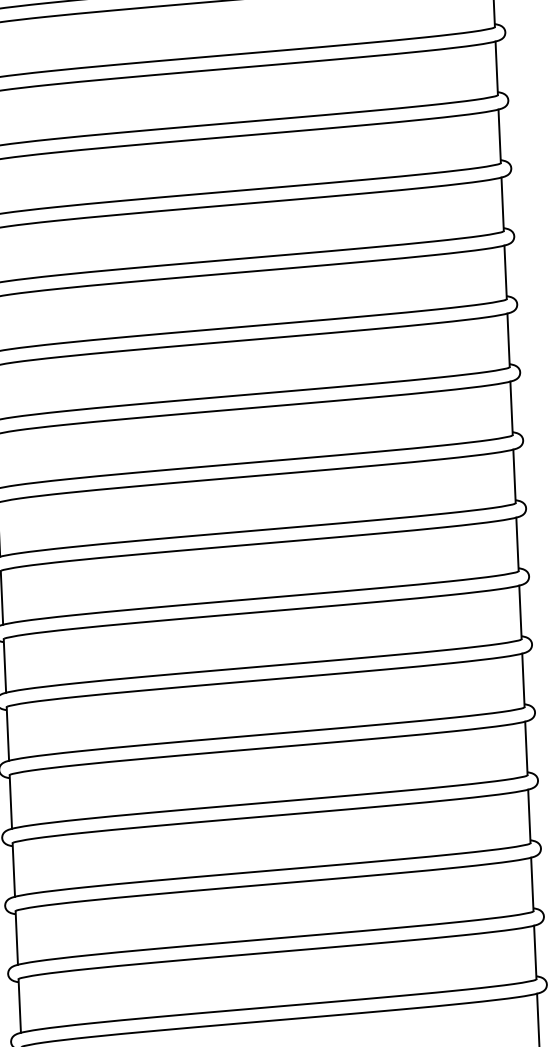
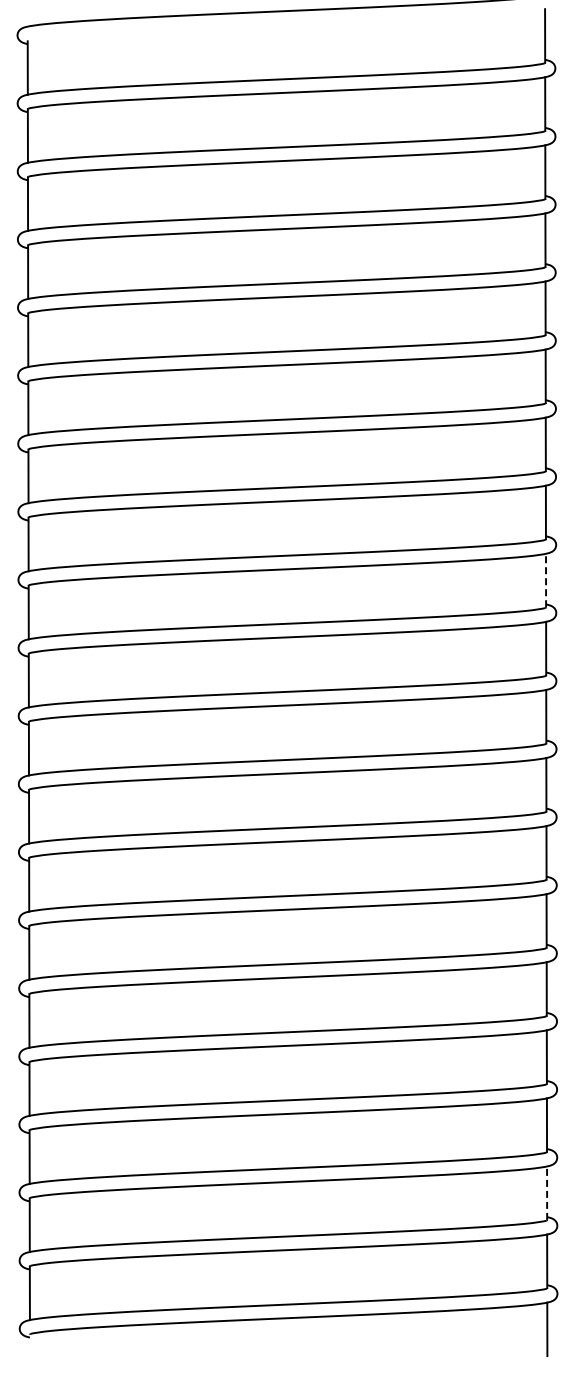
line: (506, 272) -> (546, 580), solid -> dashed
line: (532, 884) -> (547, 1193), solid -> dashed

